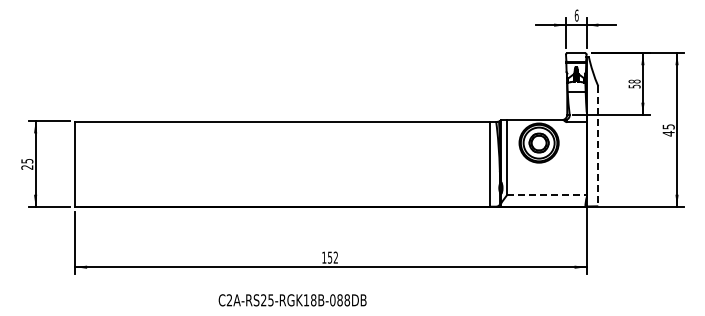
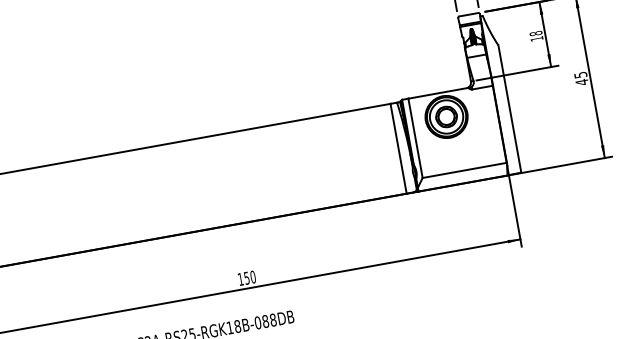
text: (634, 86) -> (536, 38), 58 -> 18
line: (598, 146) -> (510, 109), dashed -> solid
line: (546, 194) -> (464, 170), dashed -> solid
text: (335, 257) -> (252, 277), 152 -> 150

